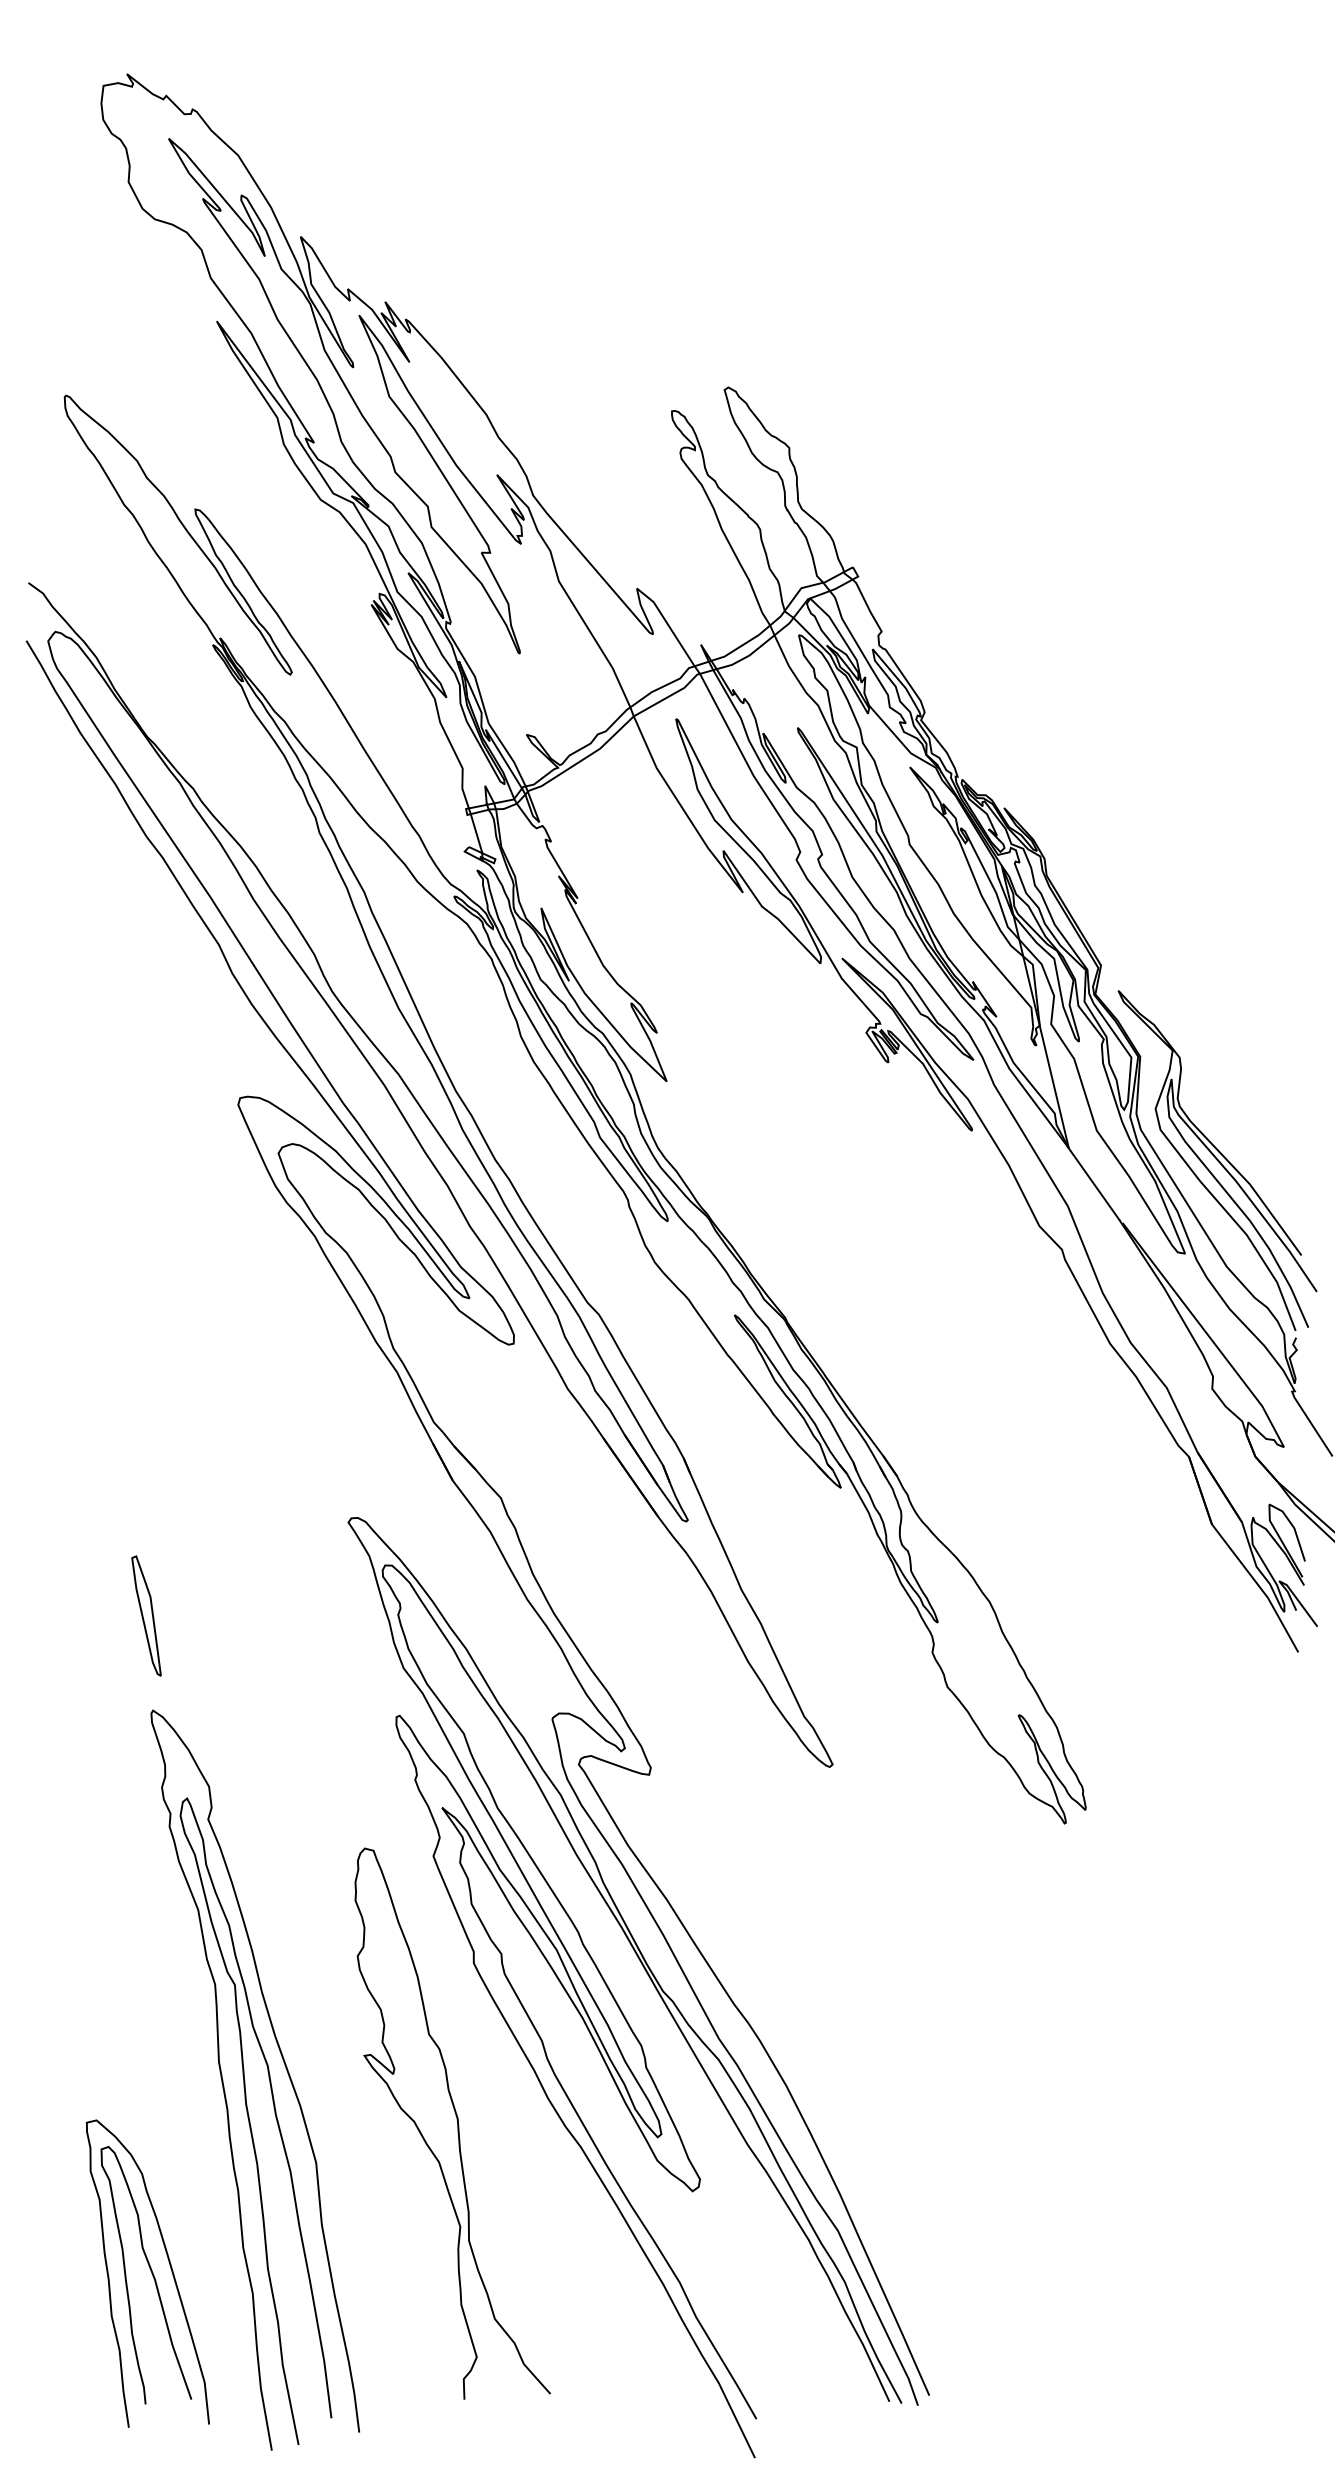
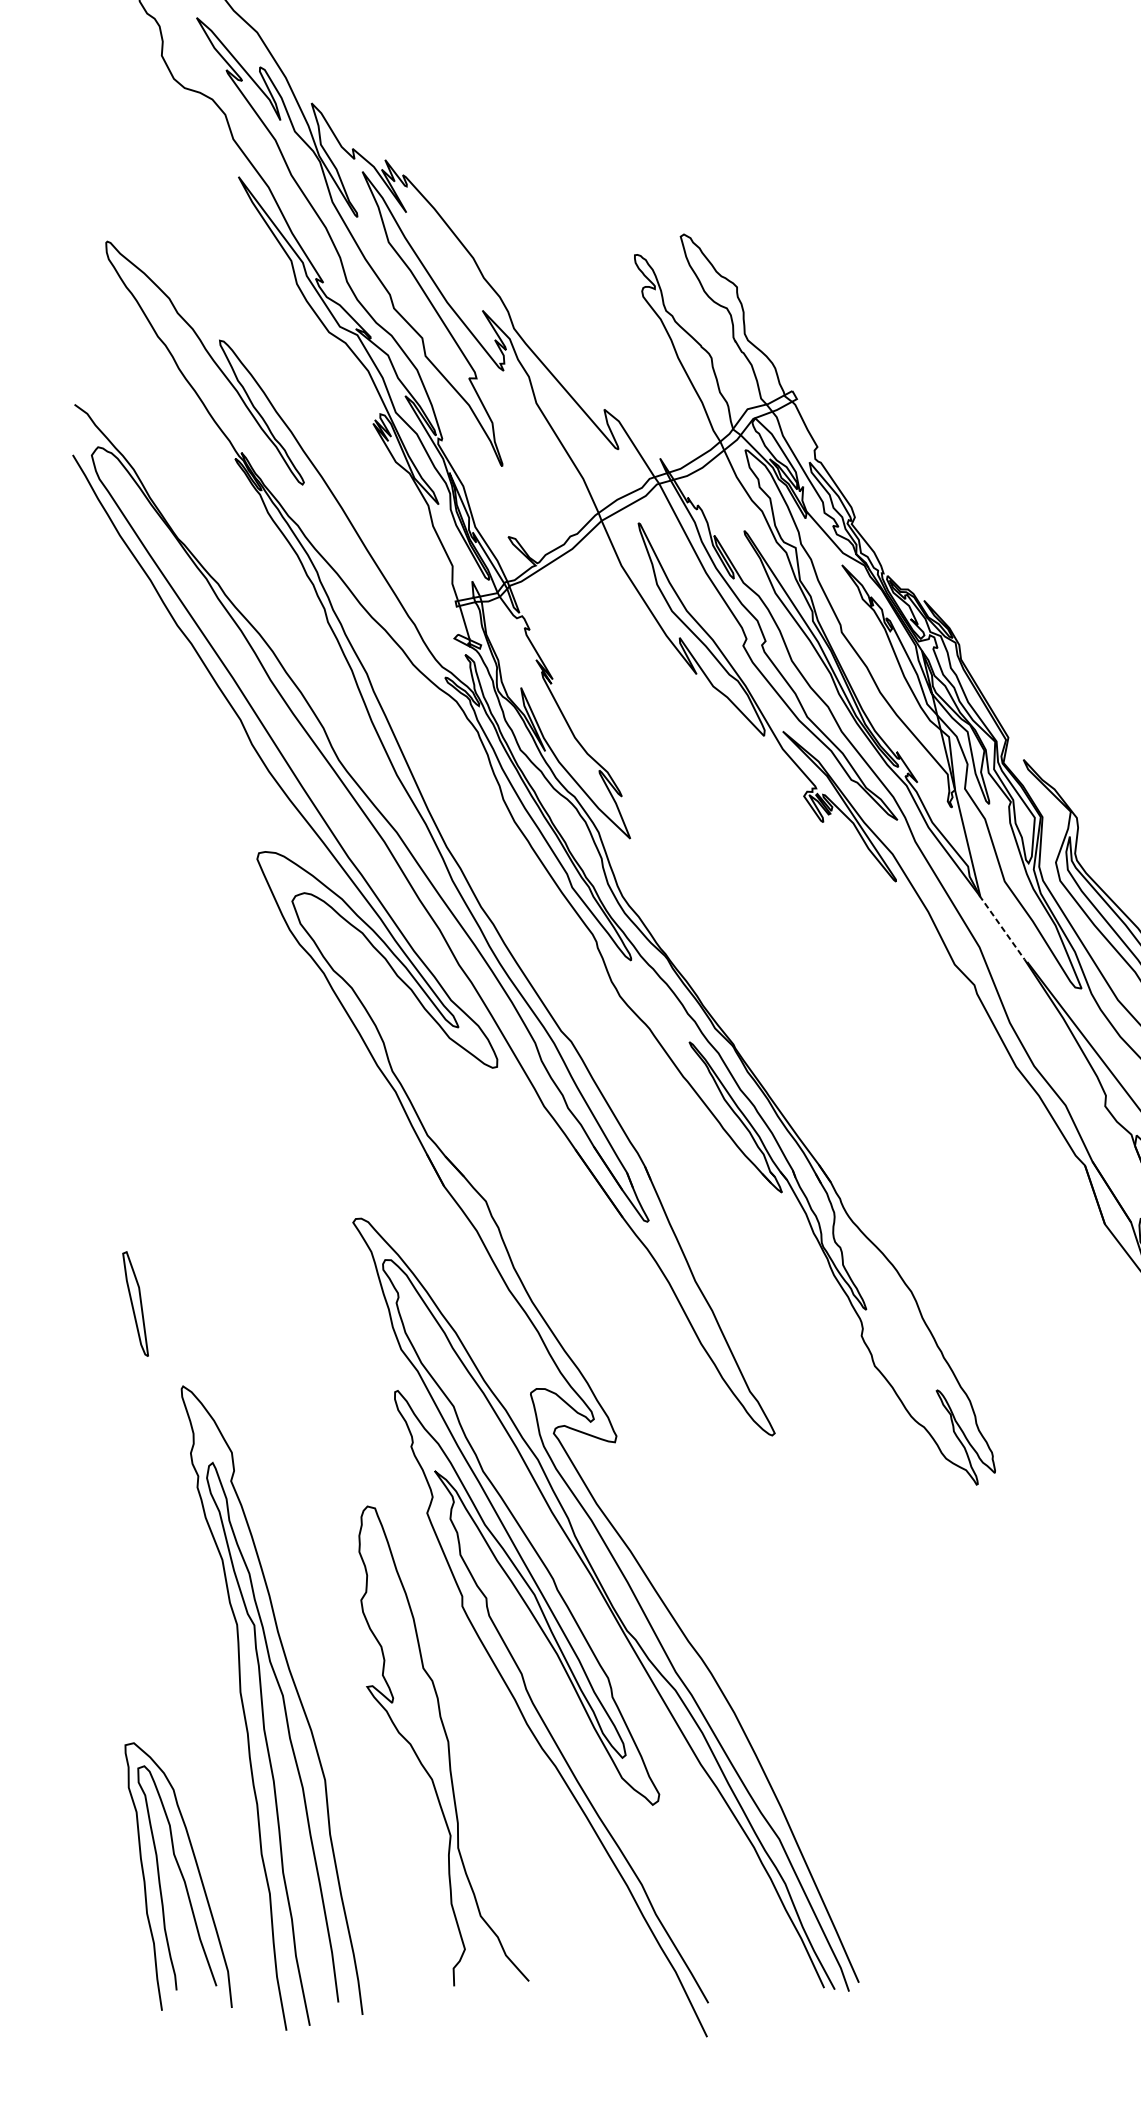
line: (1093, 1183) -> (1001, 927), solid -> dashed
part: (146, 1615) -> (135, 1303), moved

